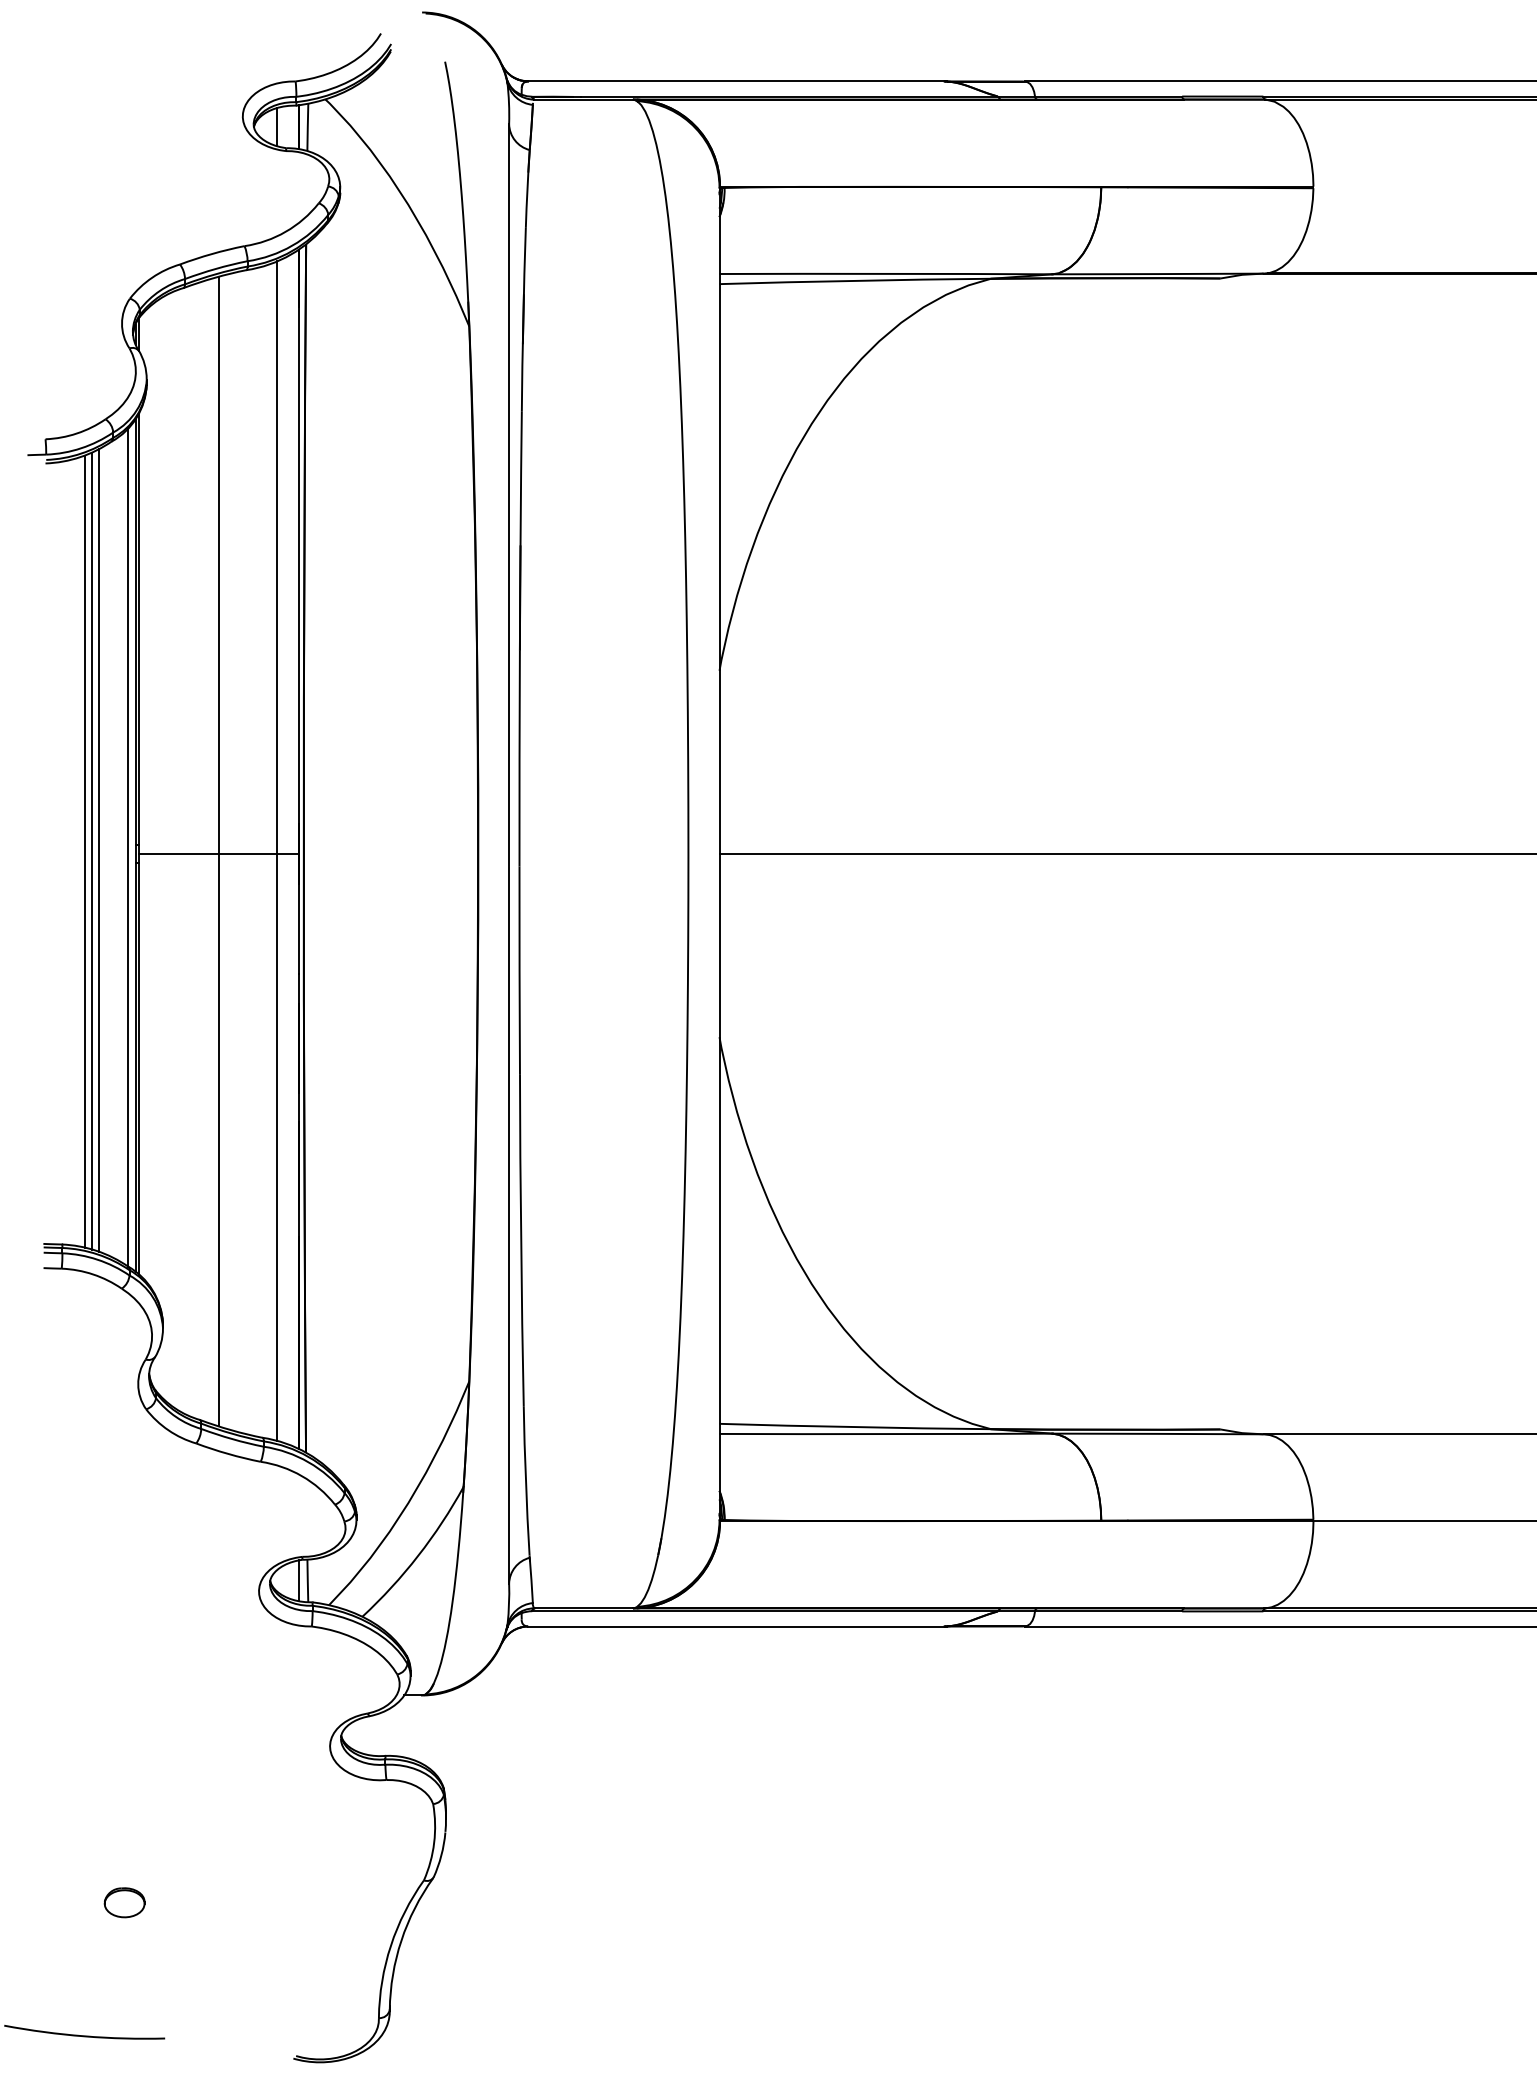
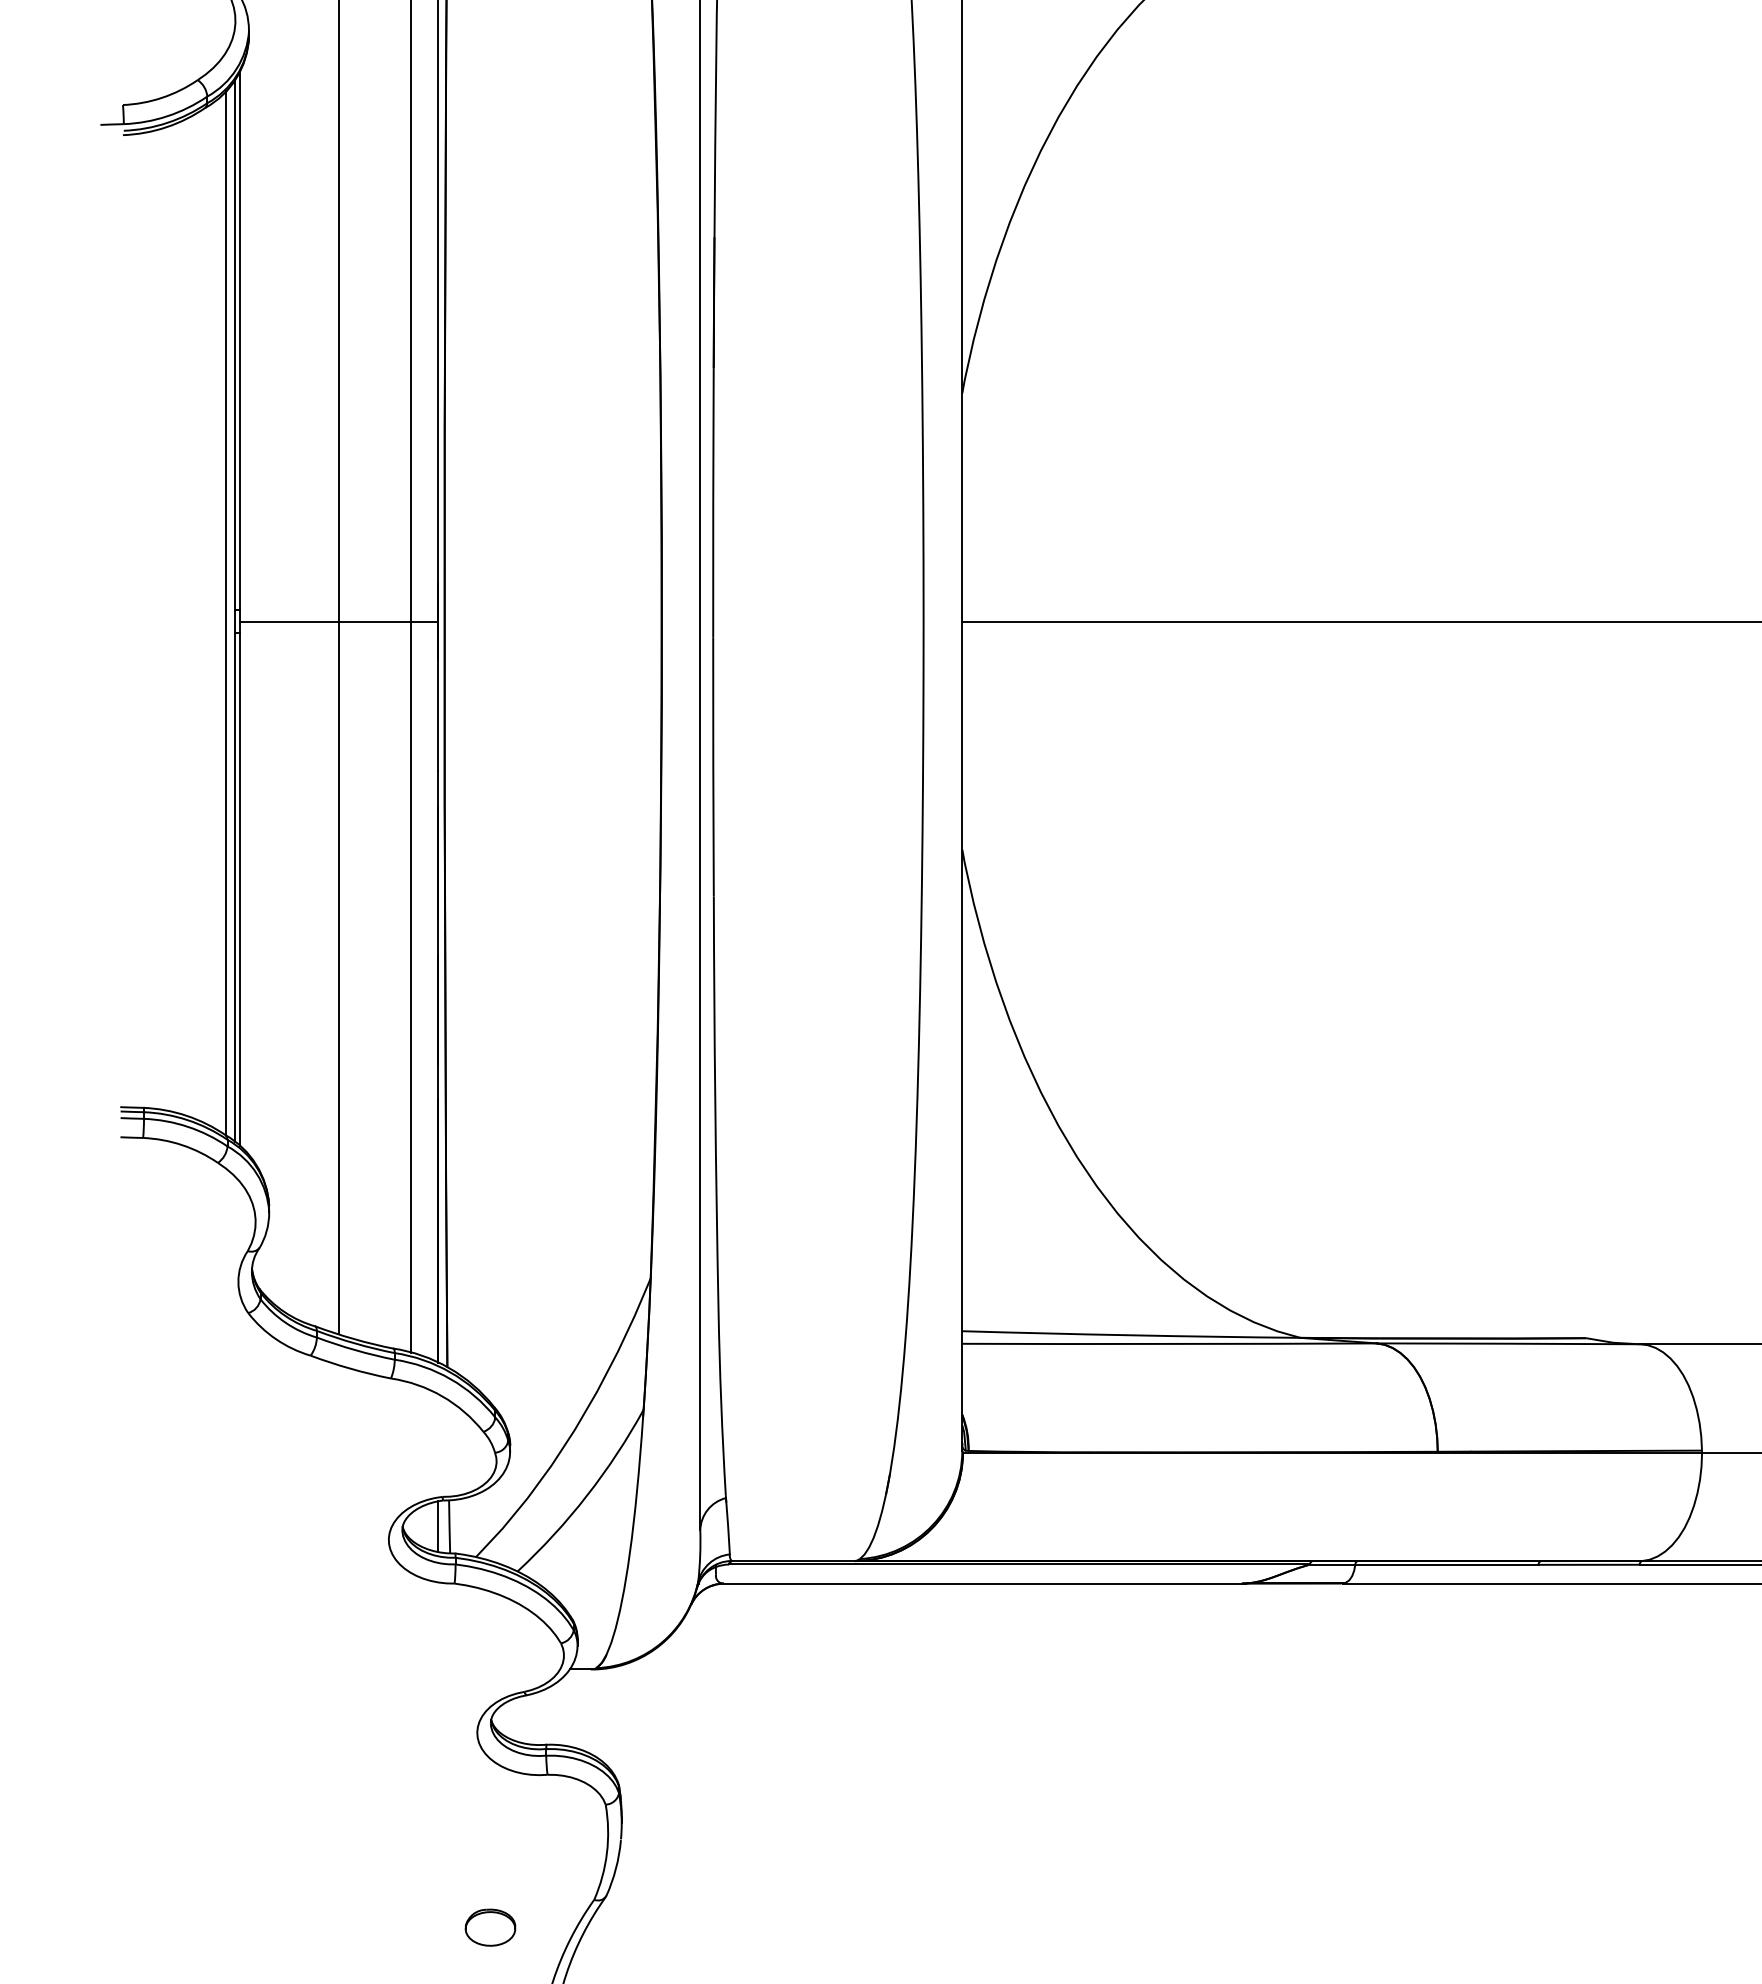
line: (92, 850) -> (181, 617), removed
line: (99, 850) -> (190, 617), removed
line: (84, 851) -> (171, 618), removed
part: (124, 1902) -> (490, 1927), moved

